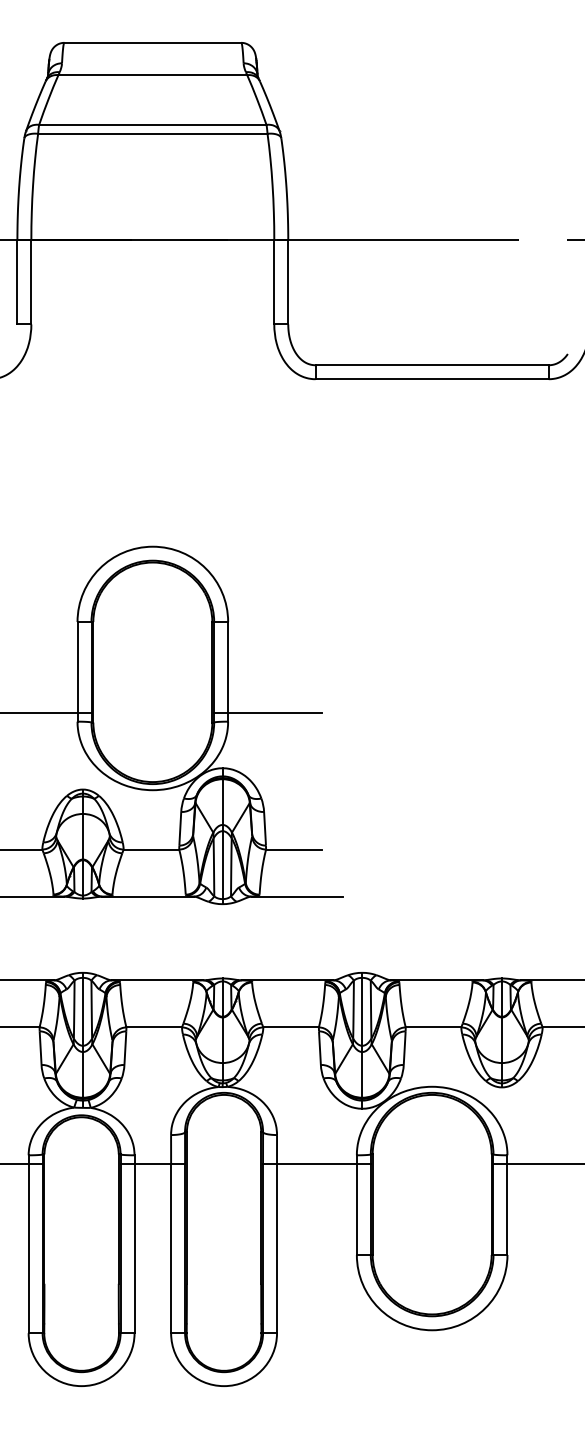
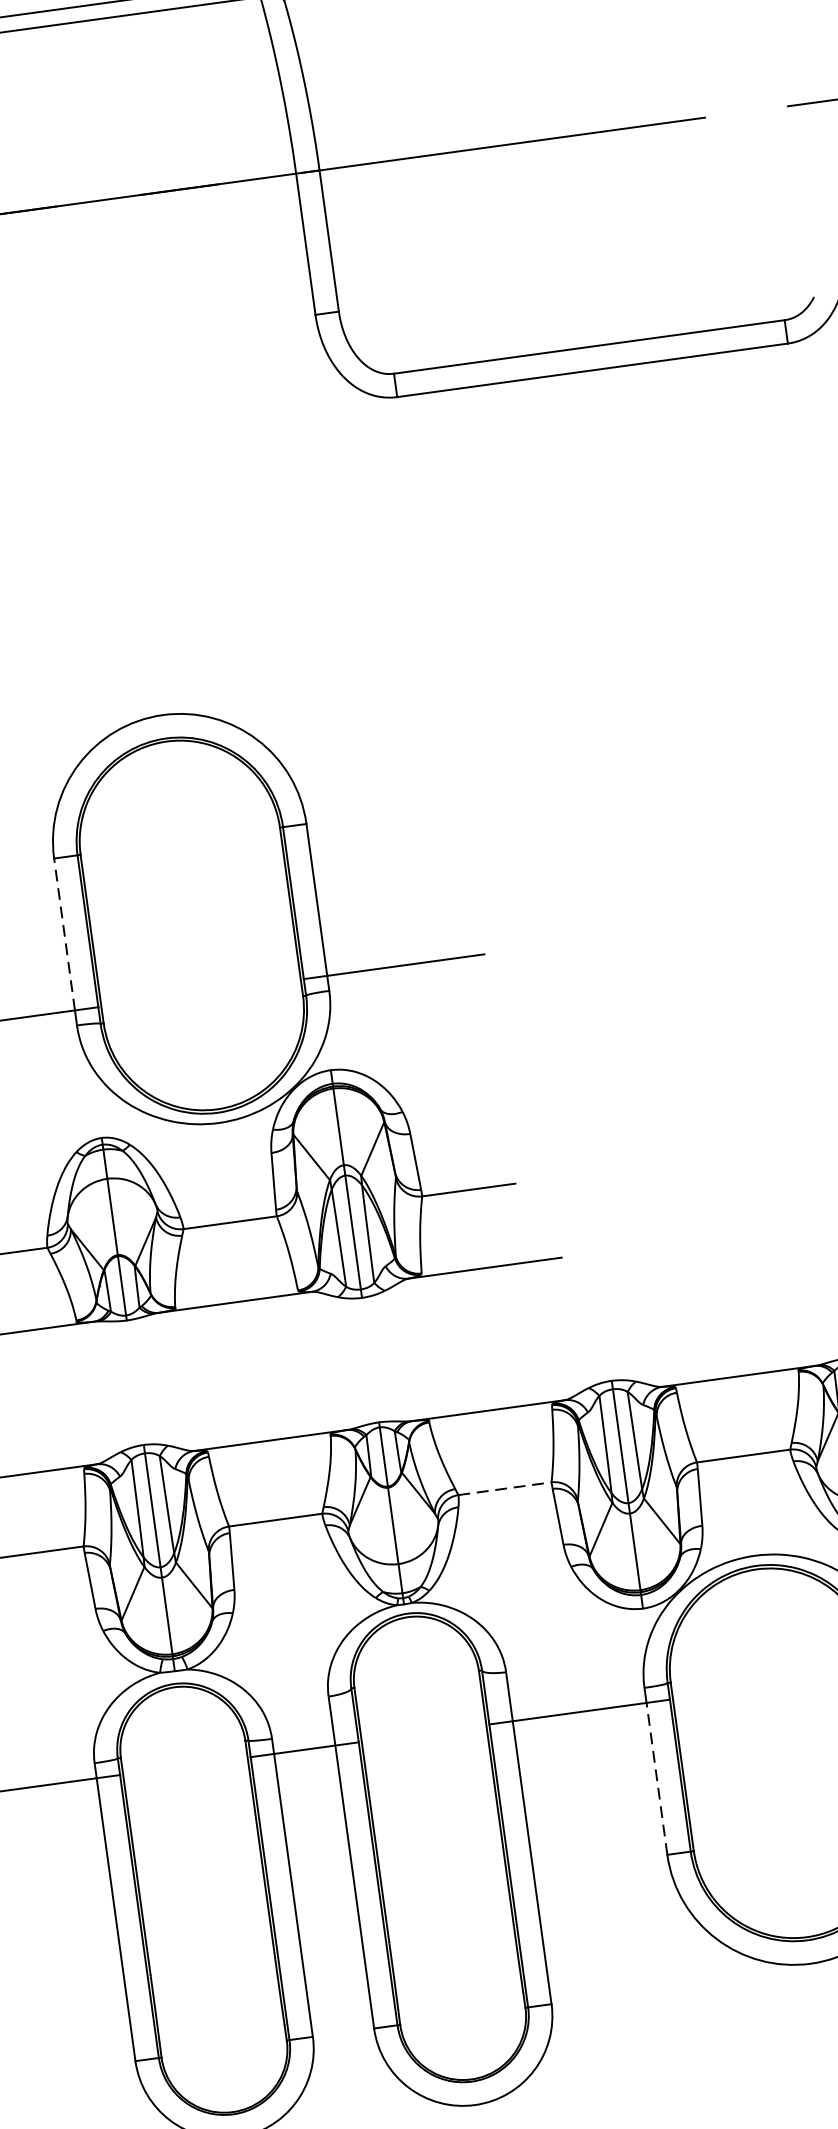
line: (77, 666) -> (64, 933), solid -> dashed
line: (291, 1027) -> (505, 1488), solid -> dashed
line: (356, 1209) -> (656, 1778), solid -> dashed

